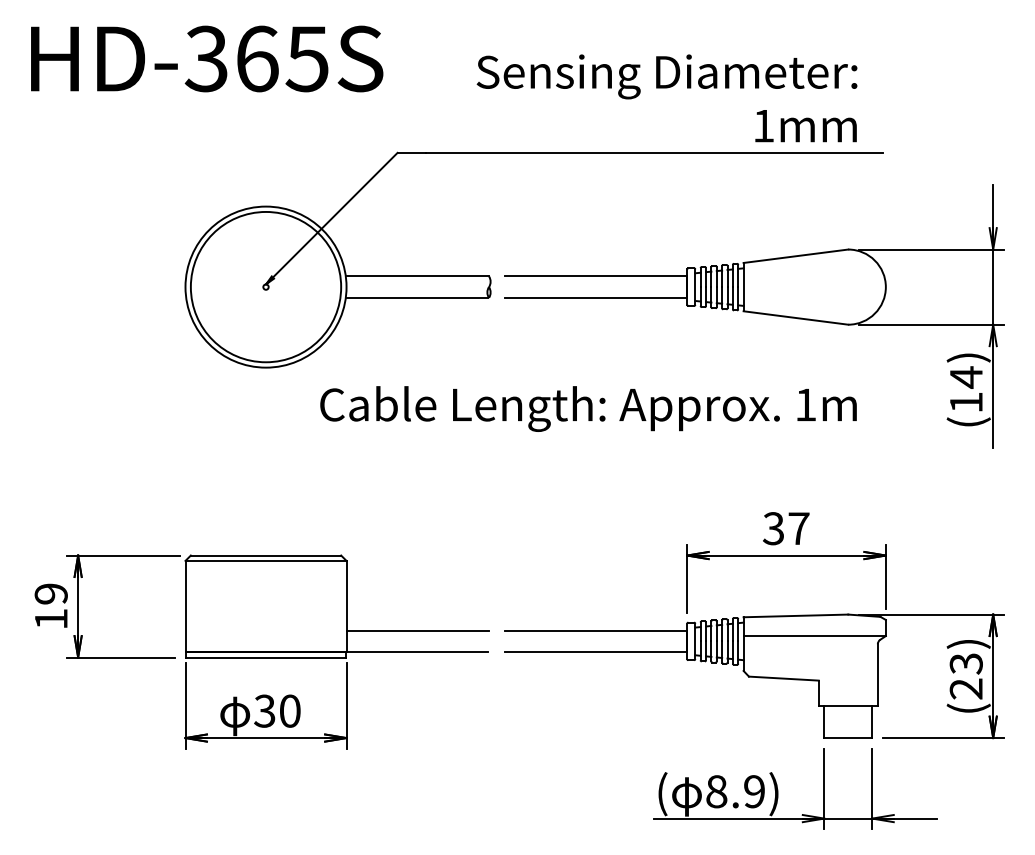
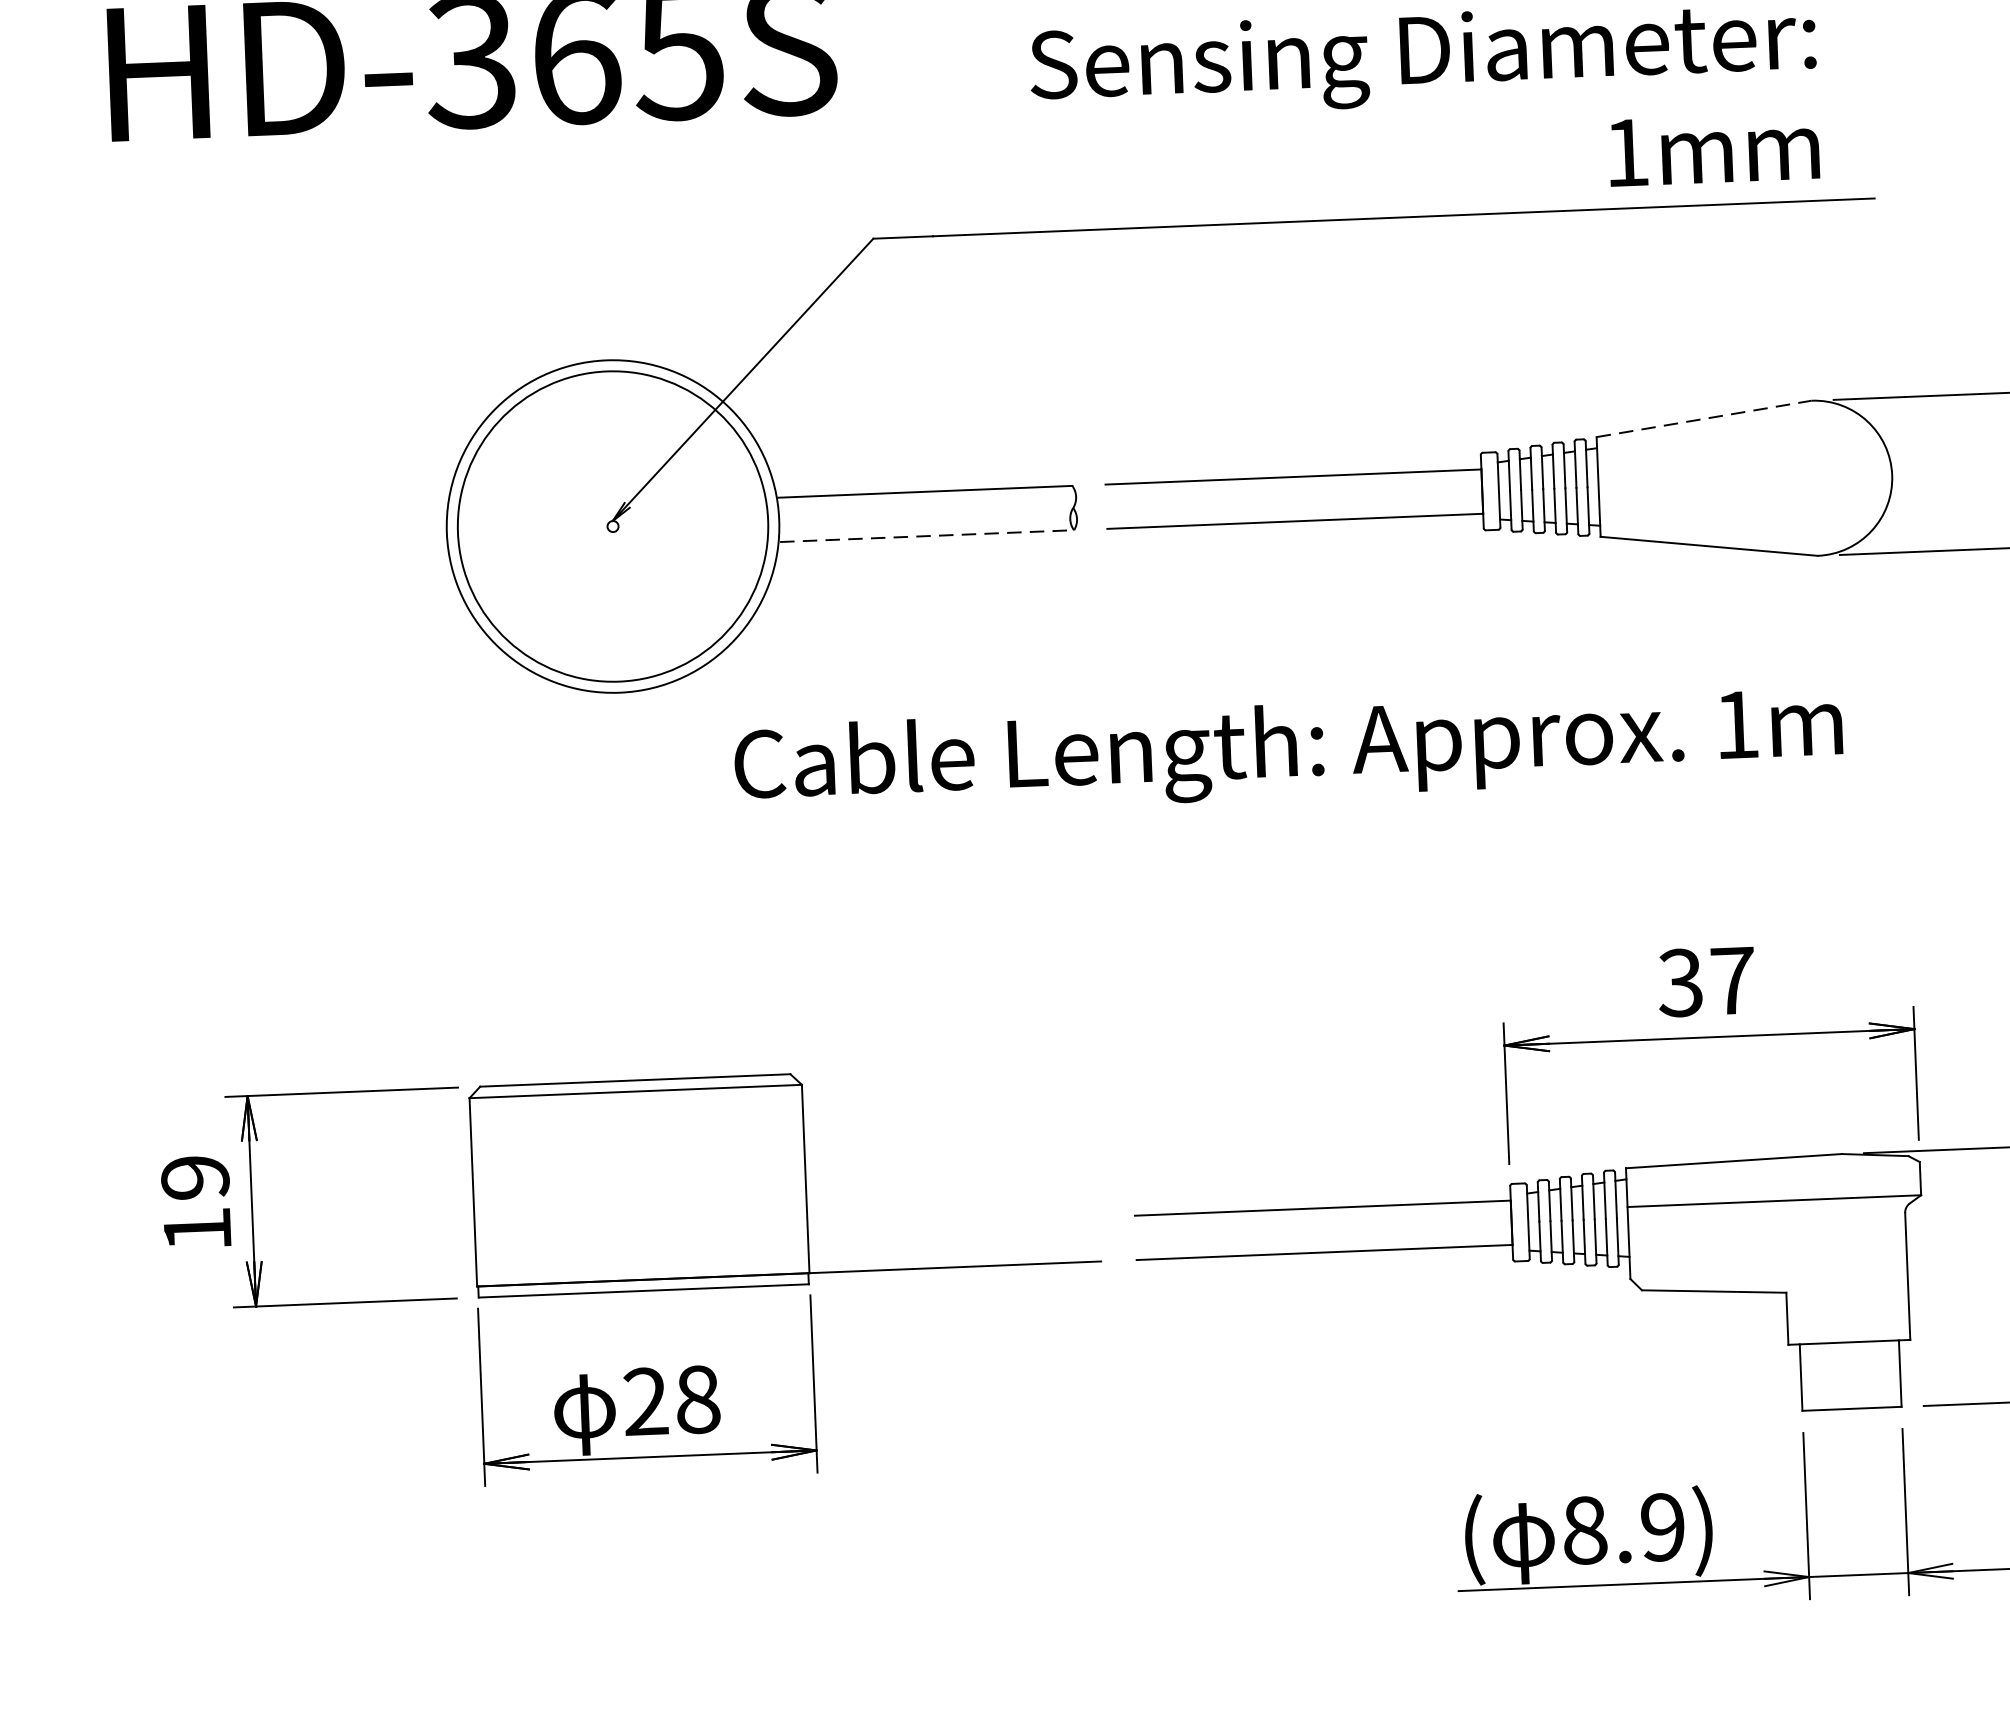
line: (795, 256) -> (1703, 419), solid -> dashed
line: (417, 297) -> (926, 535), solid -> dashed
line: (417, 630) -> (954, 1222), removed
text: (277, 710) -> (671, 1399), 30 -> 28

